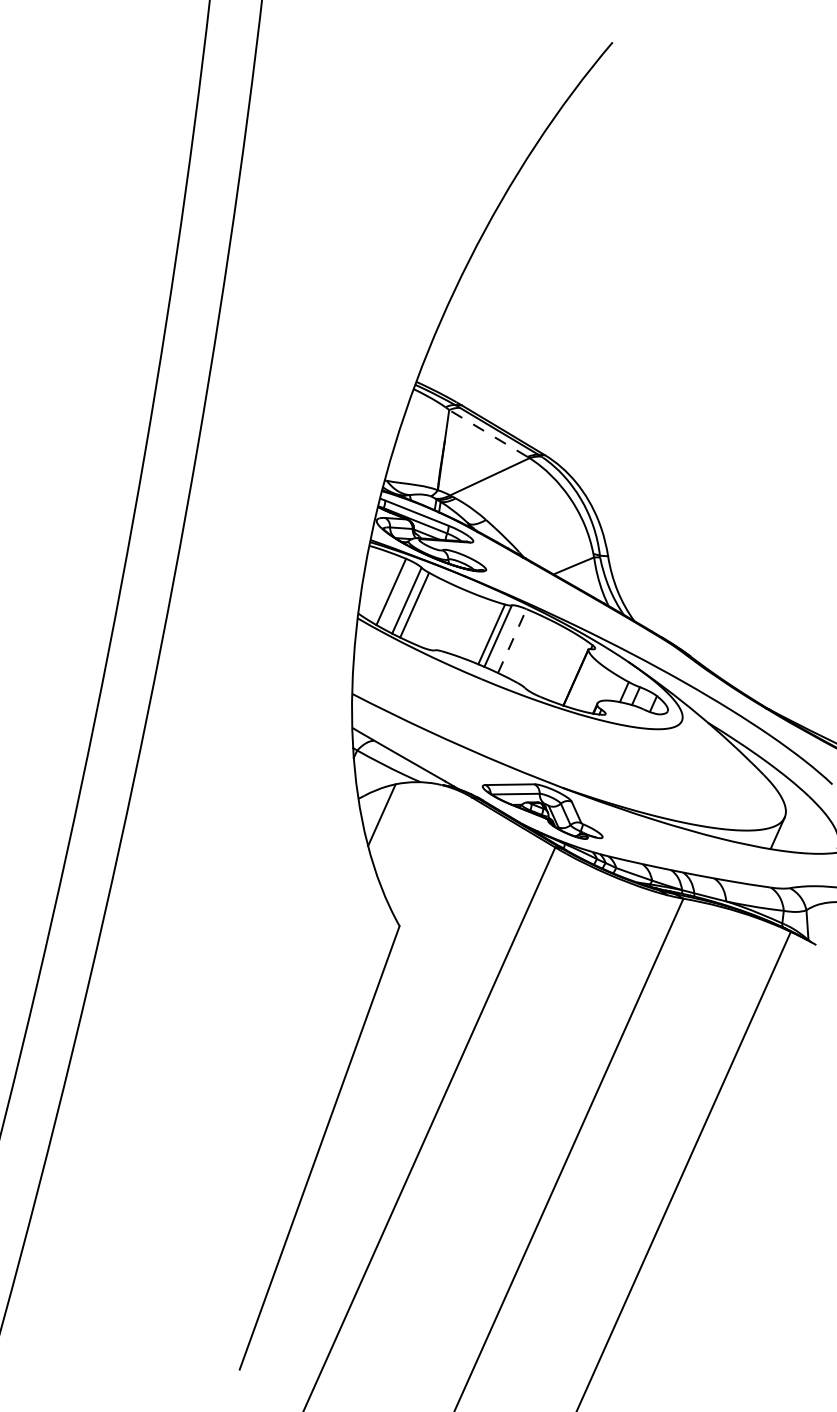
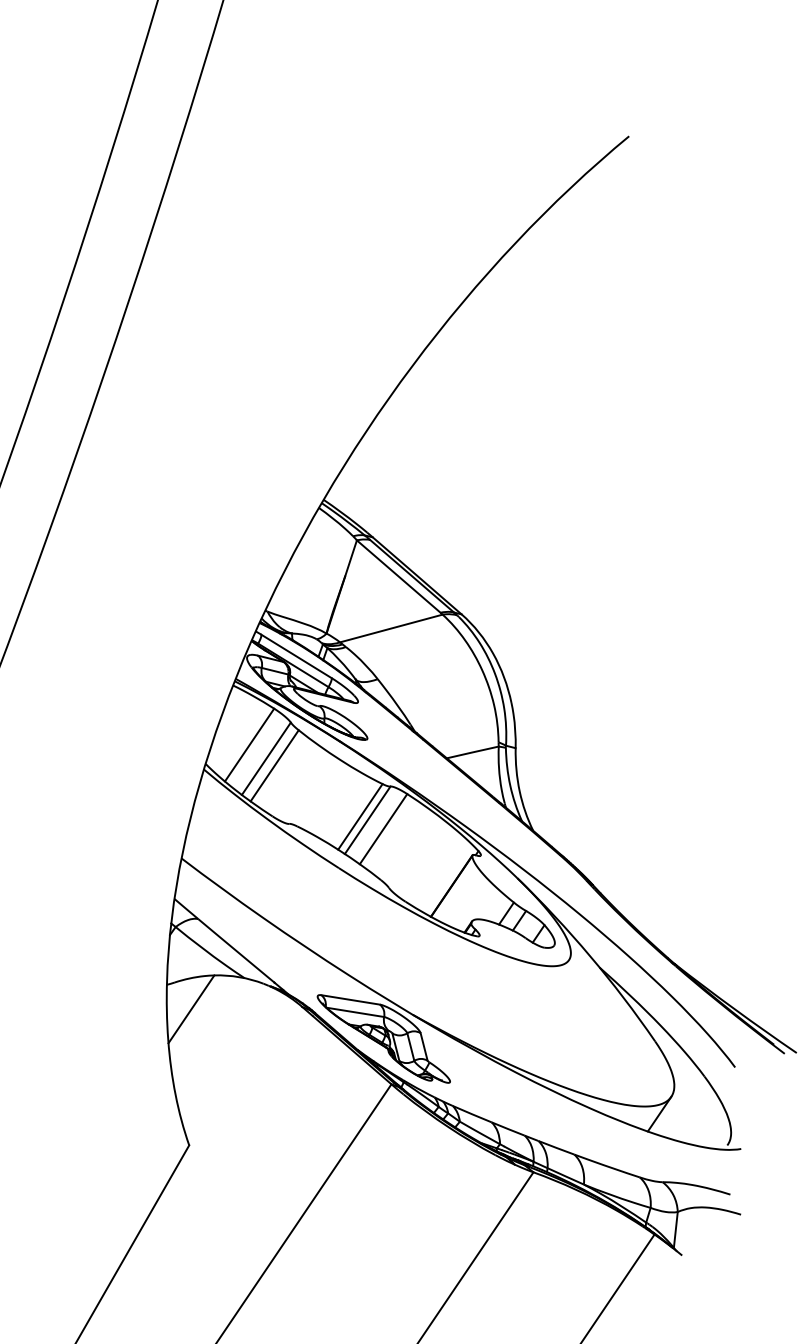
line: (488, 433) -> (398, 576), dashed -> solid
line: (512, 641) -> (383, 829), dashed -> solid

